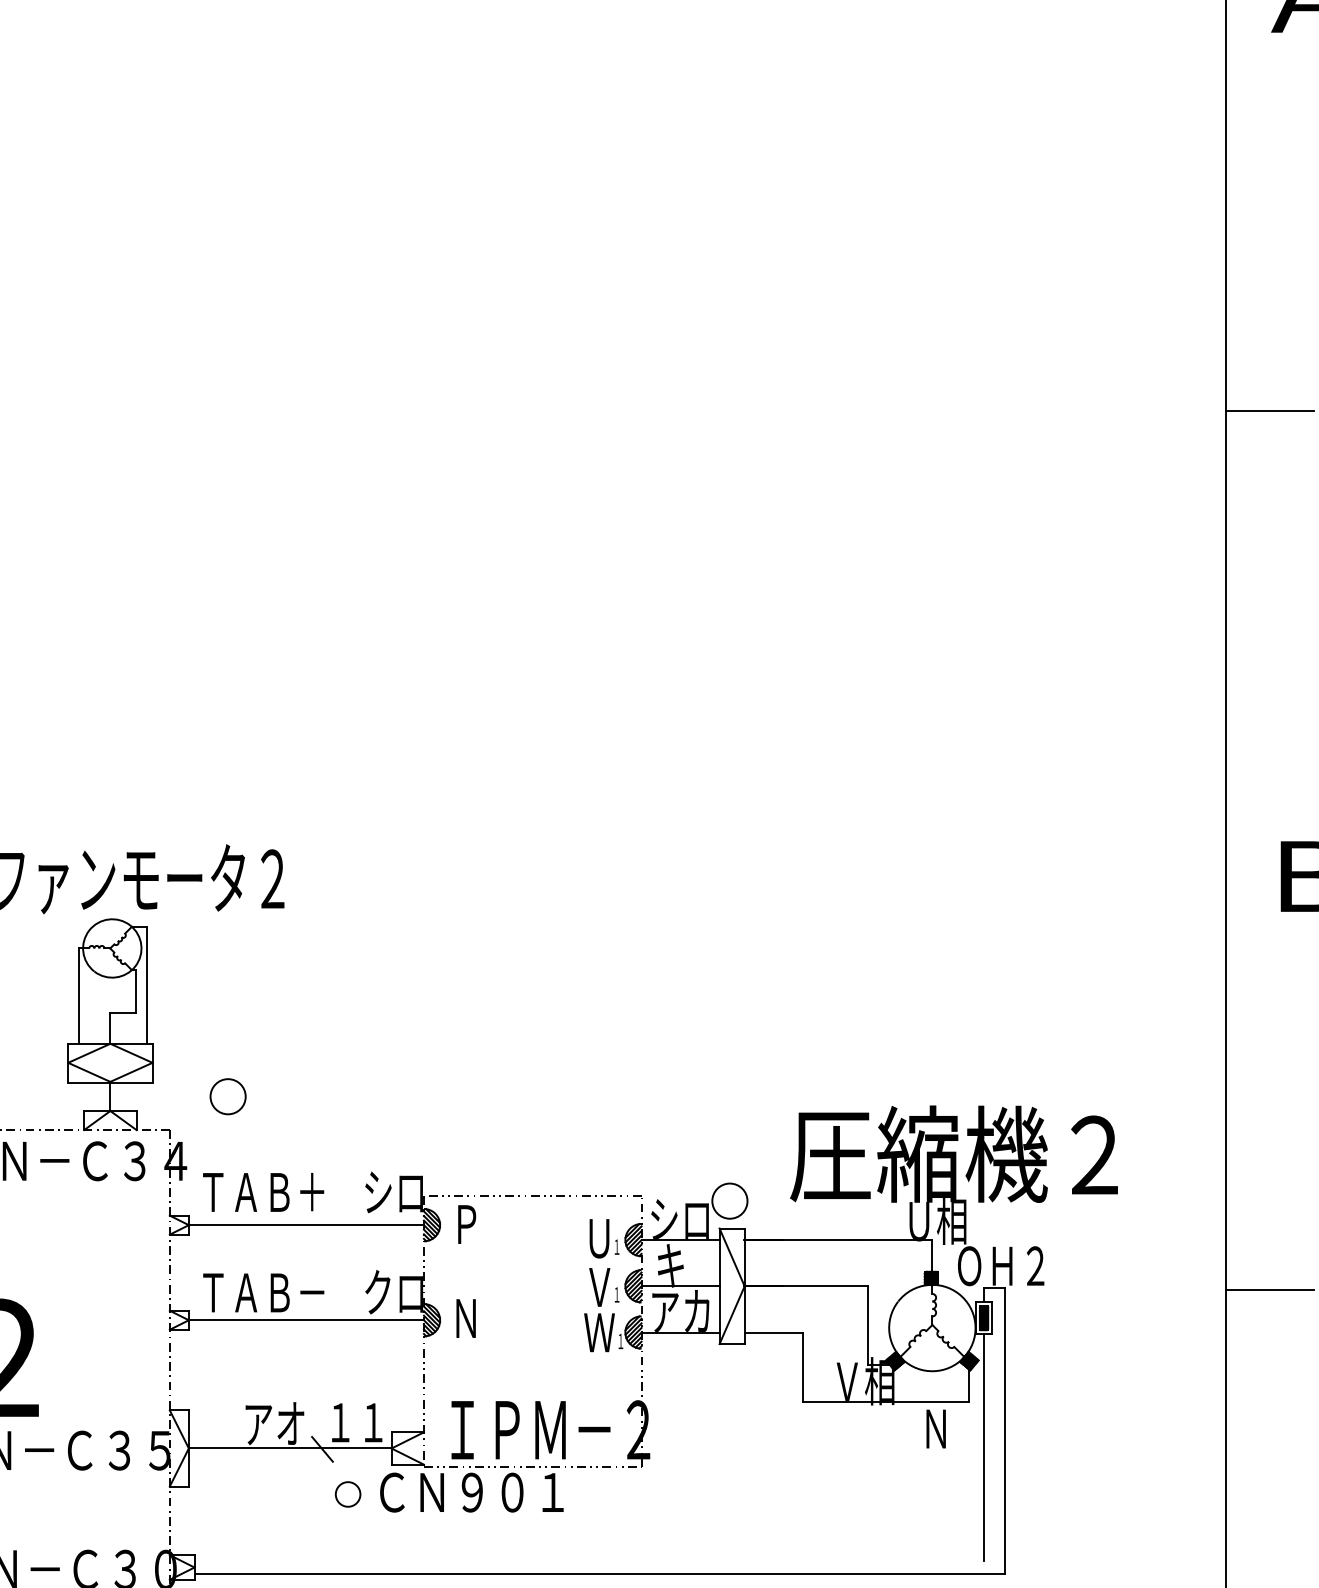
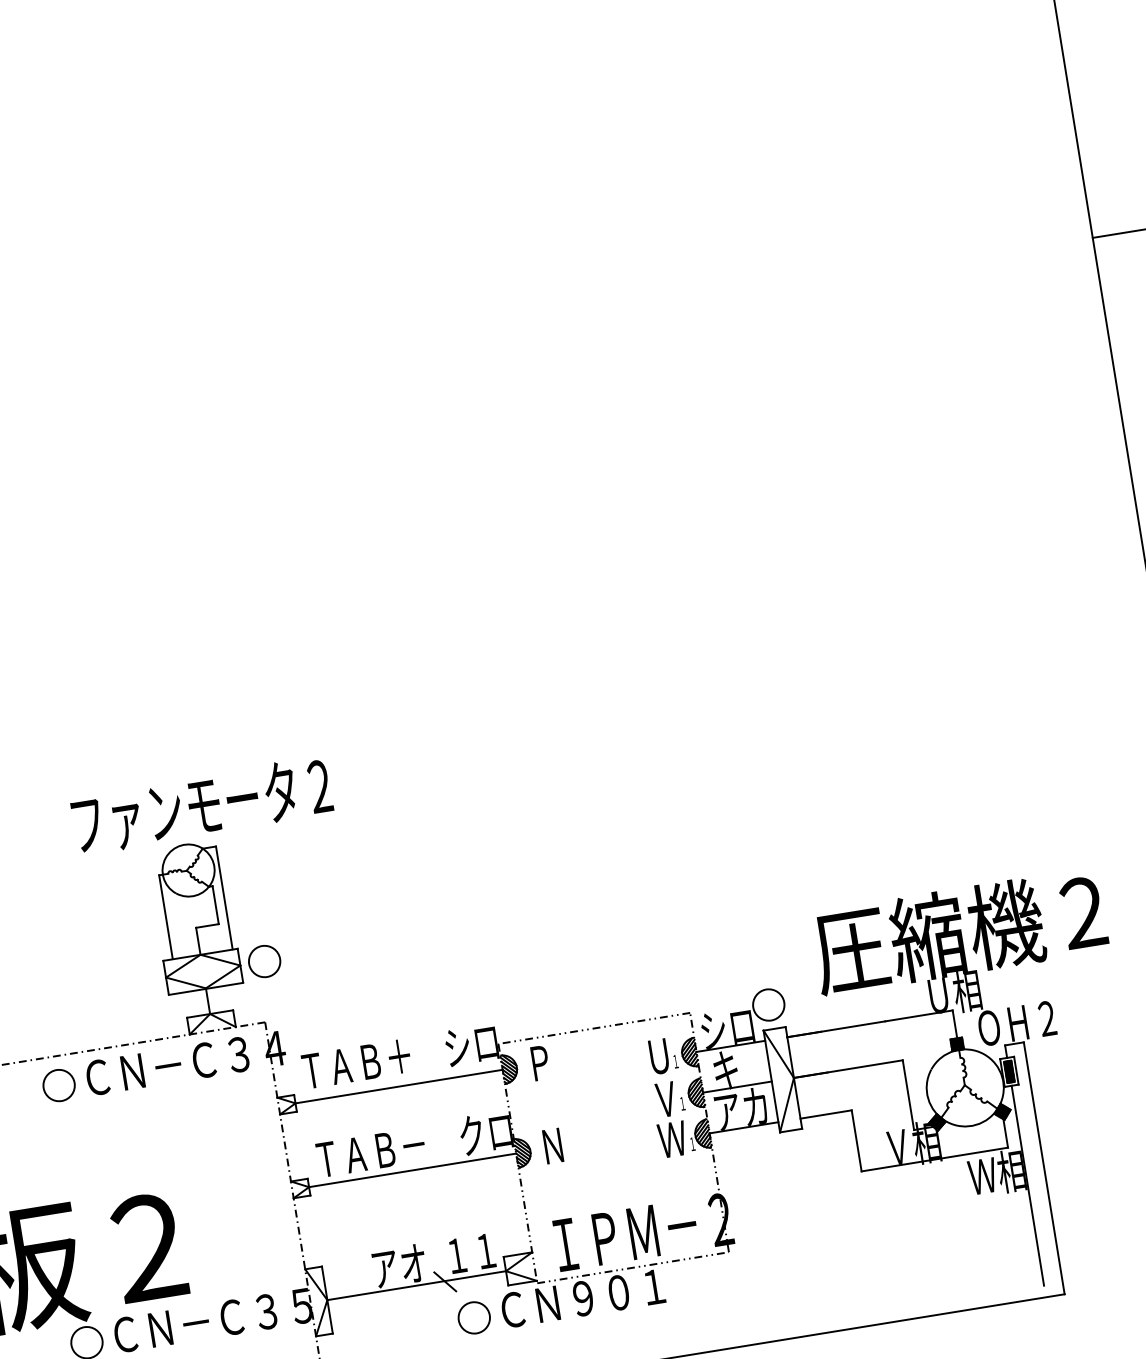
circle: (227, 1096) -> (264, 961), moved
text: (951, 1428) -> (996, 1173), Ｎ -> Ｗ相
circle: (347, 1494) -> (473, 1318), size x1.43

